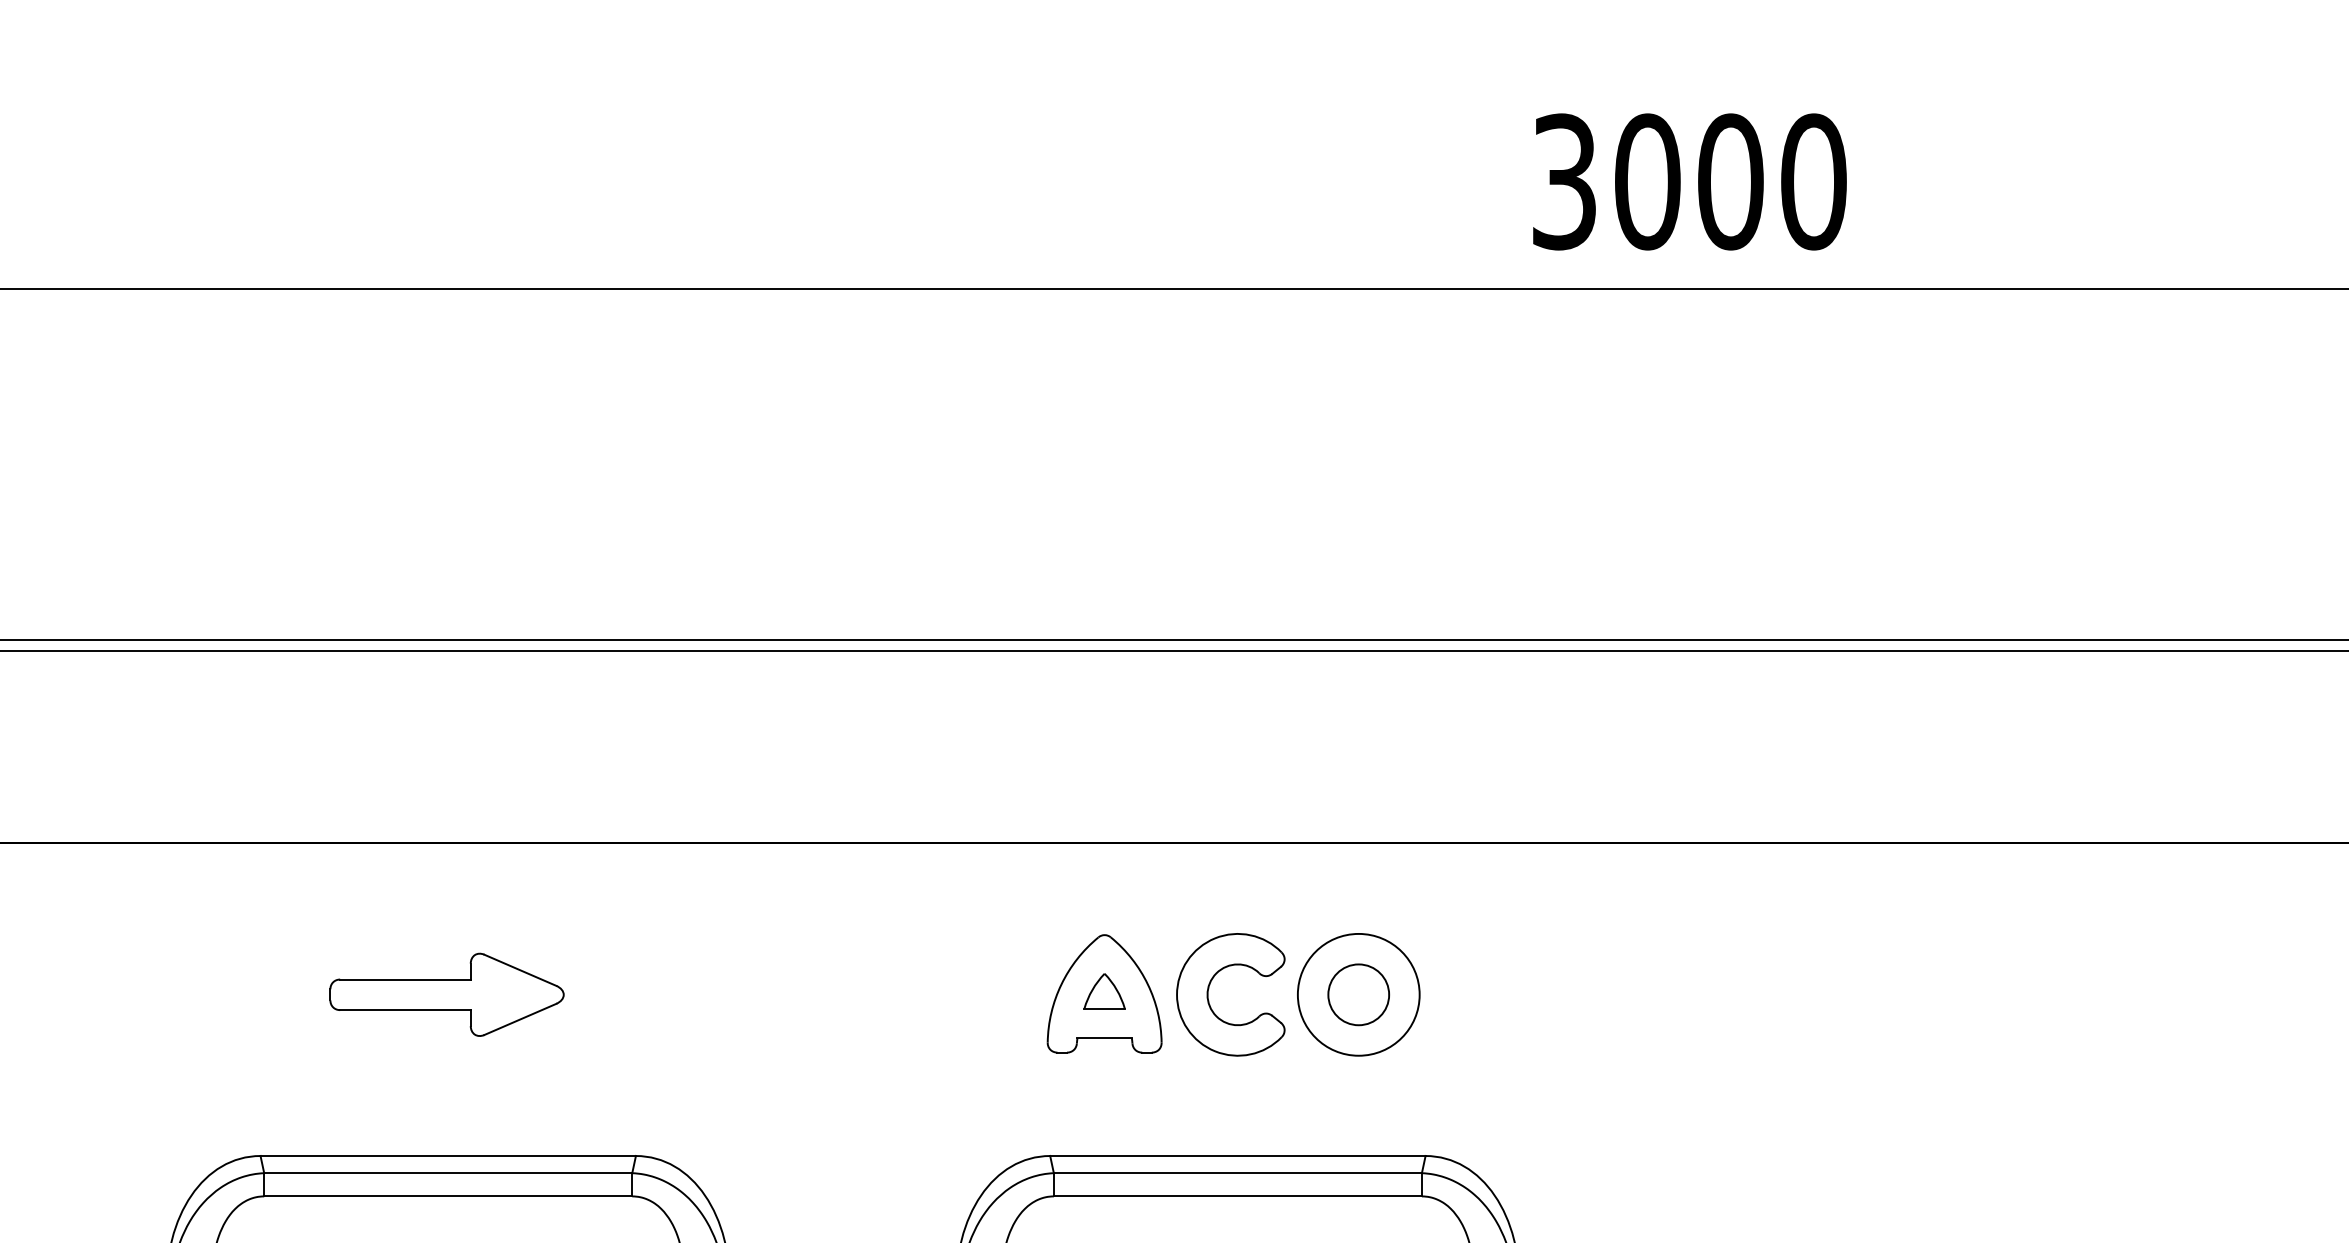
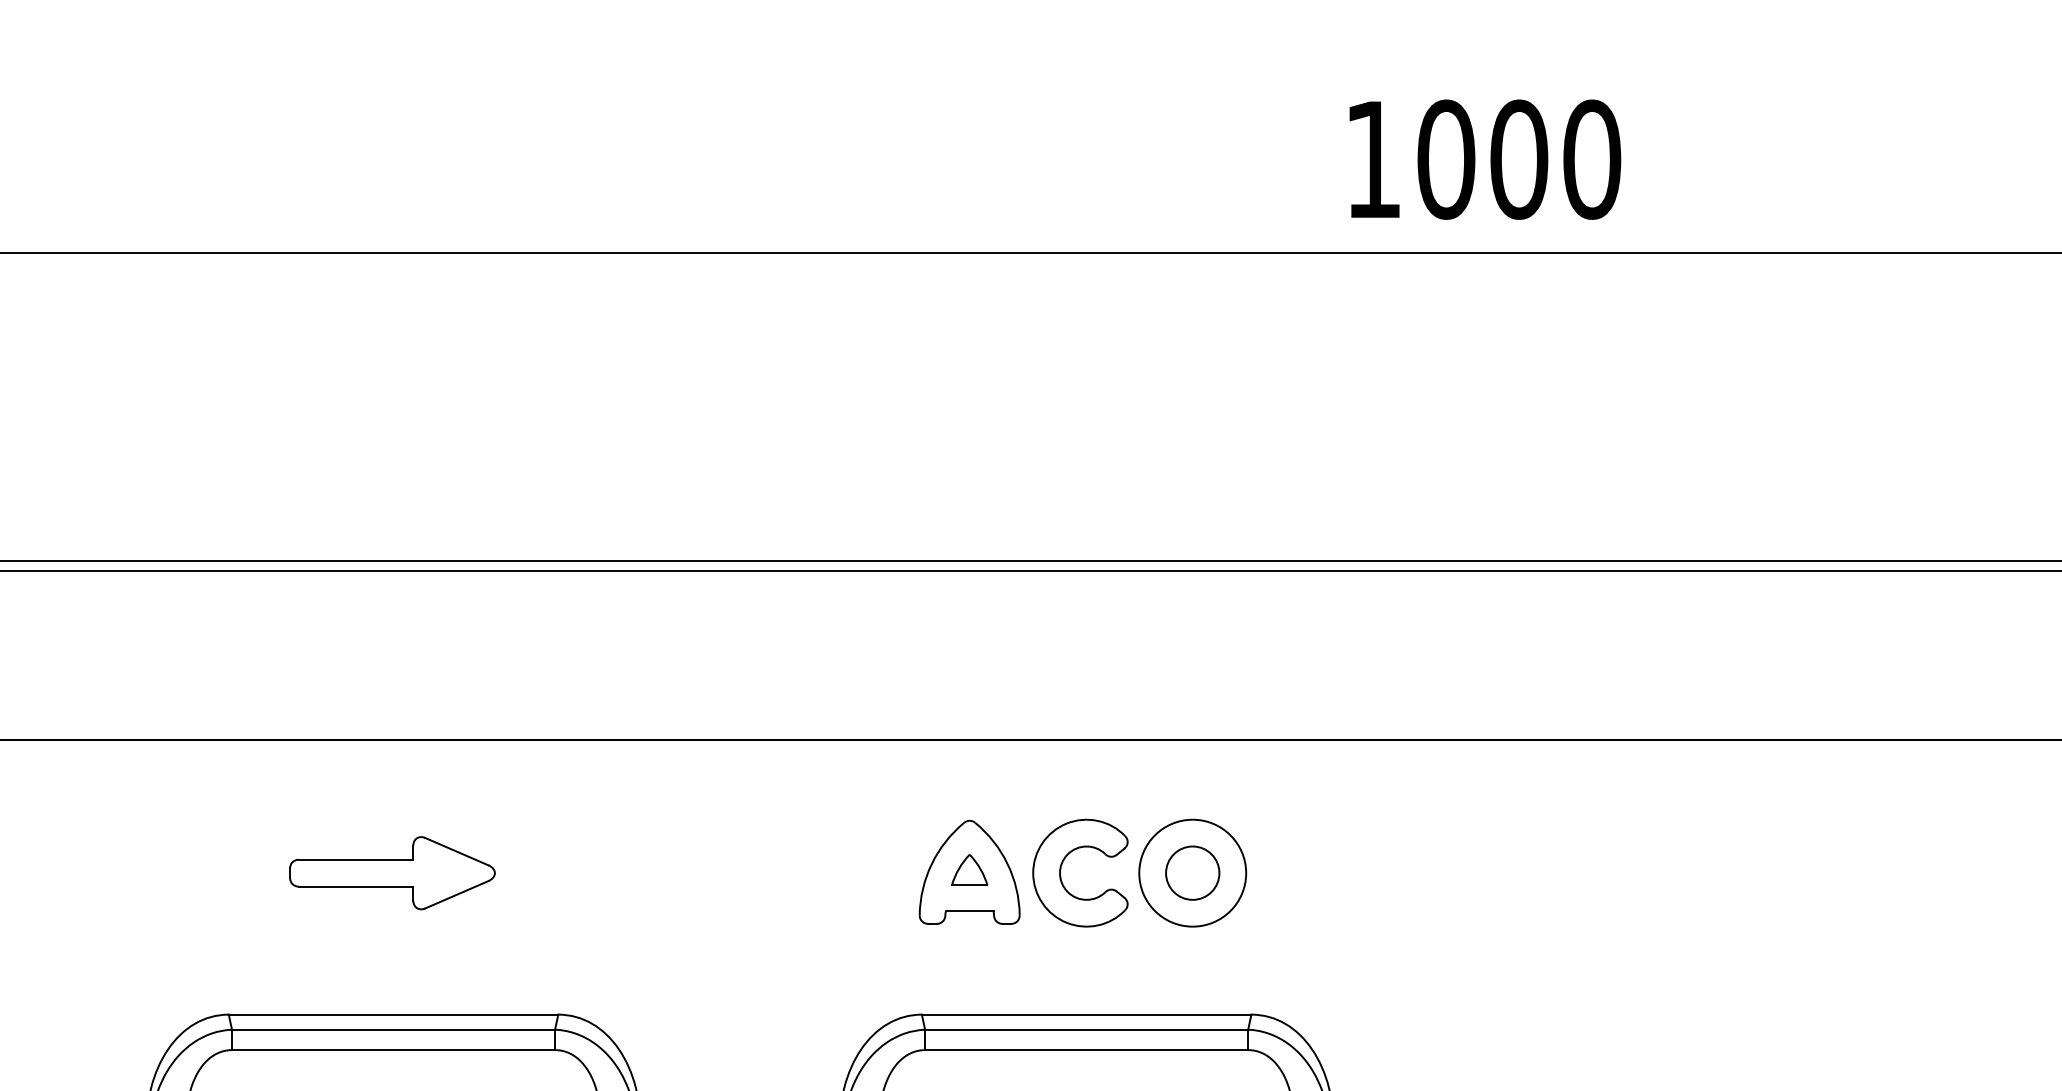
text: (1563, 181) -> (1372, 159), 3000 -> 1000

